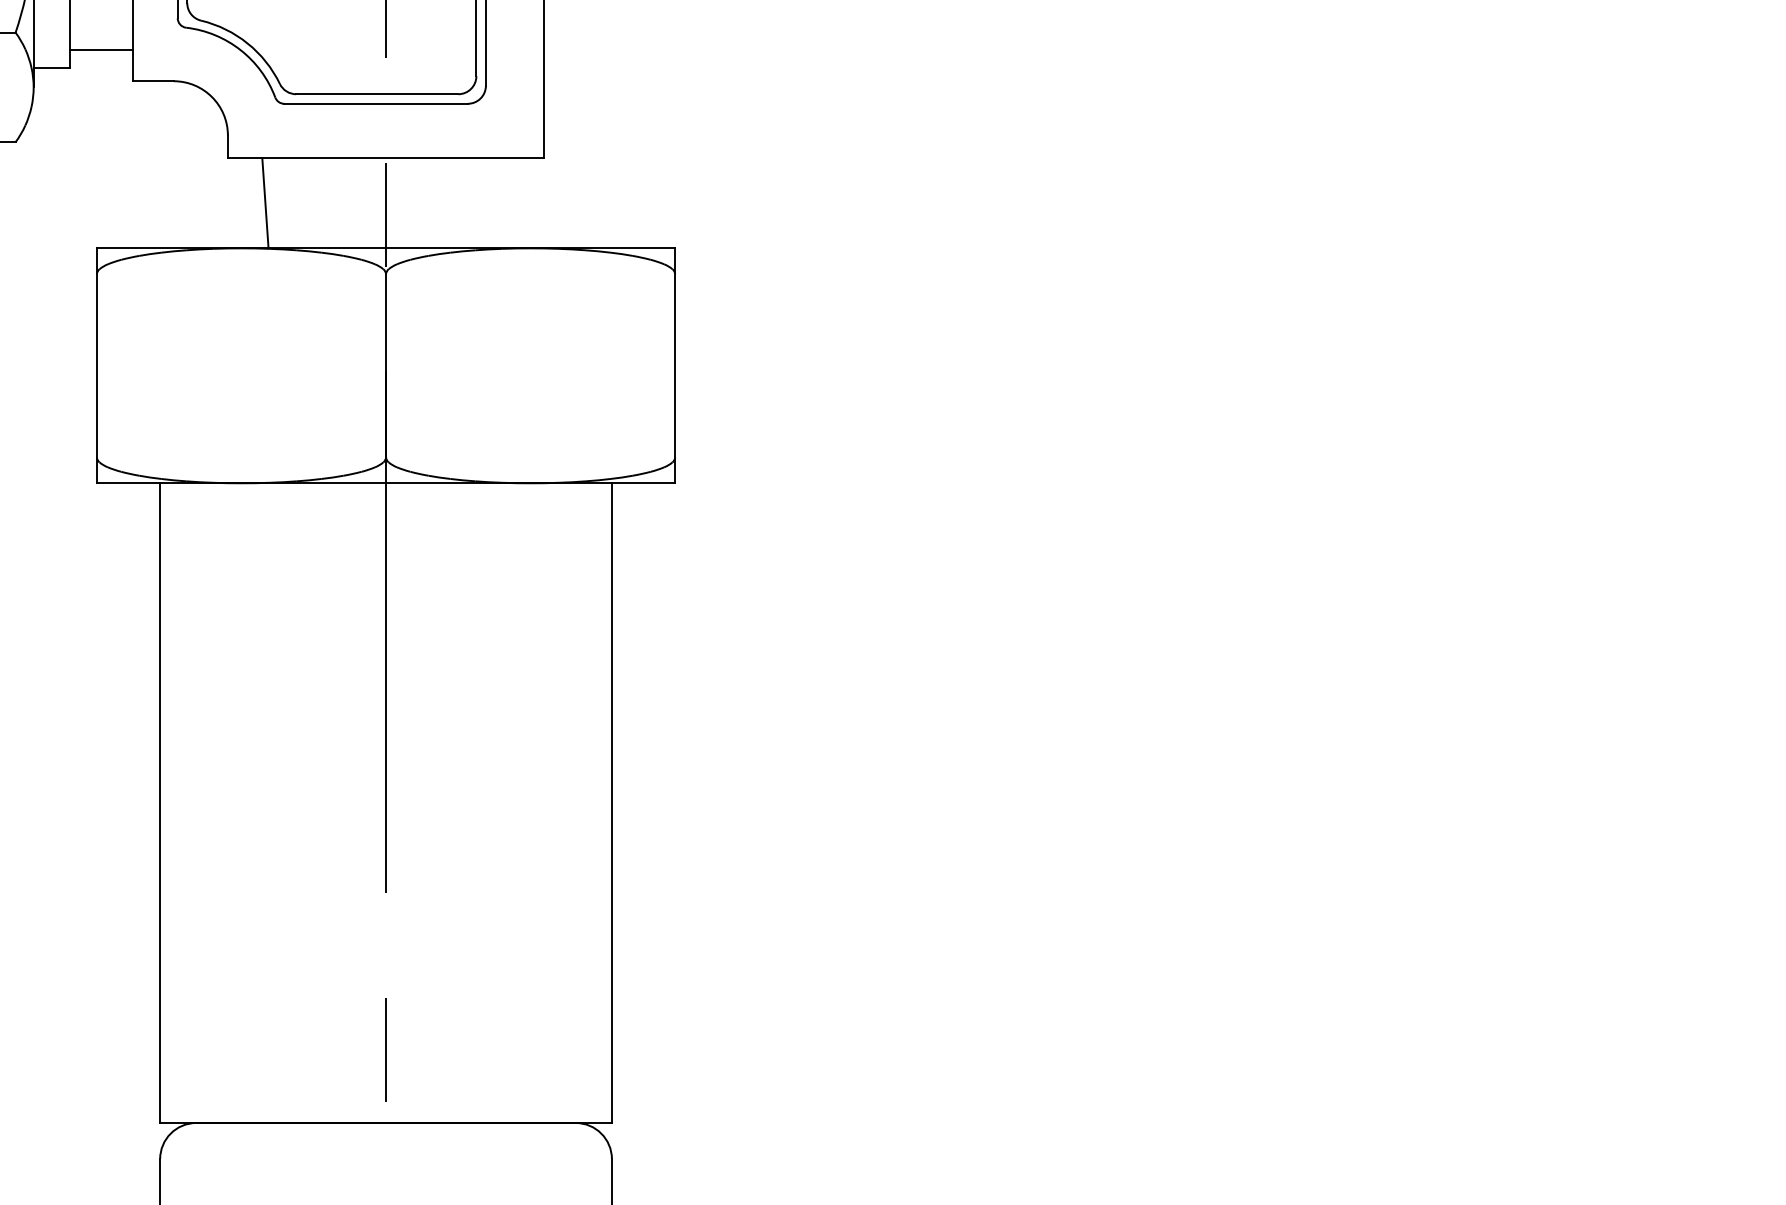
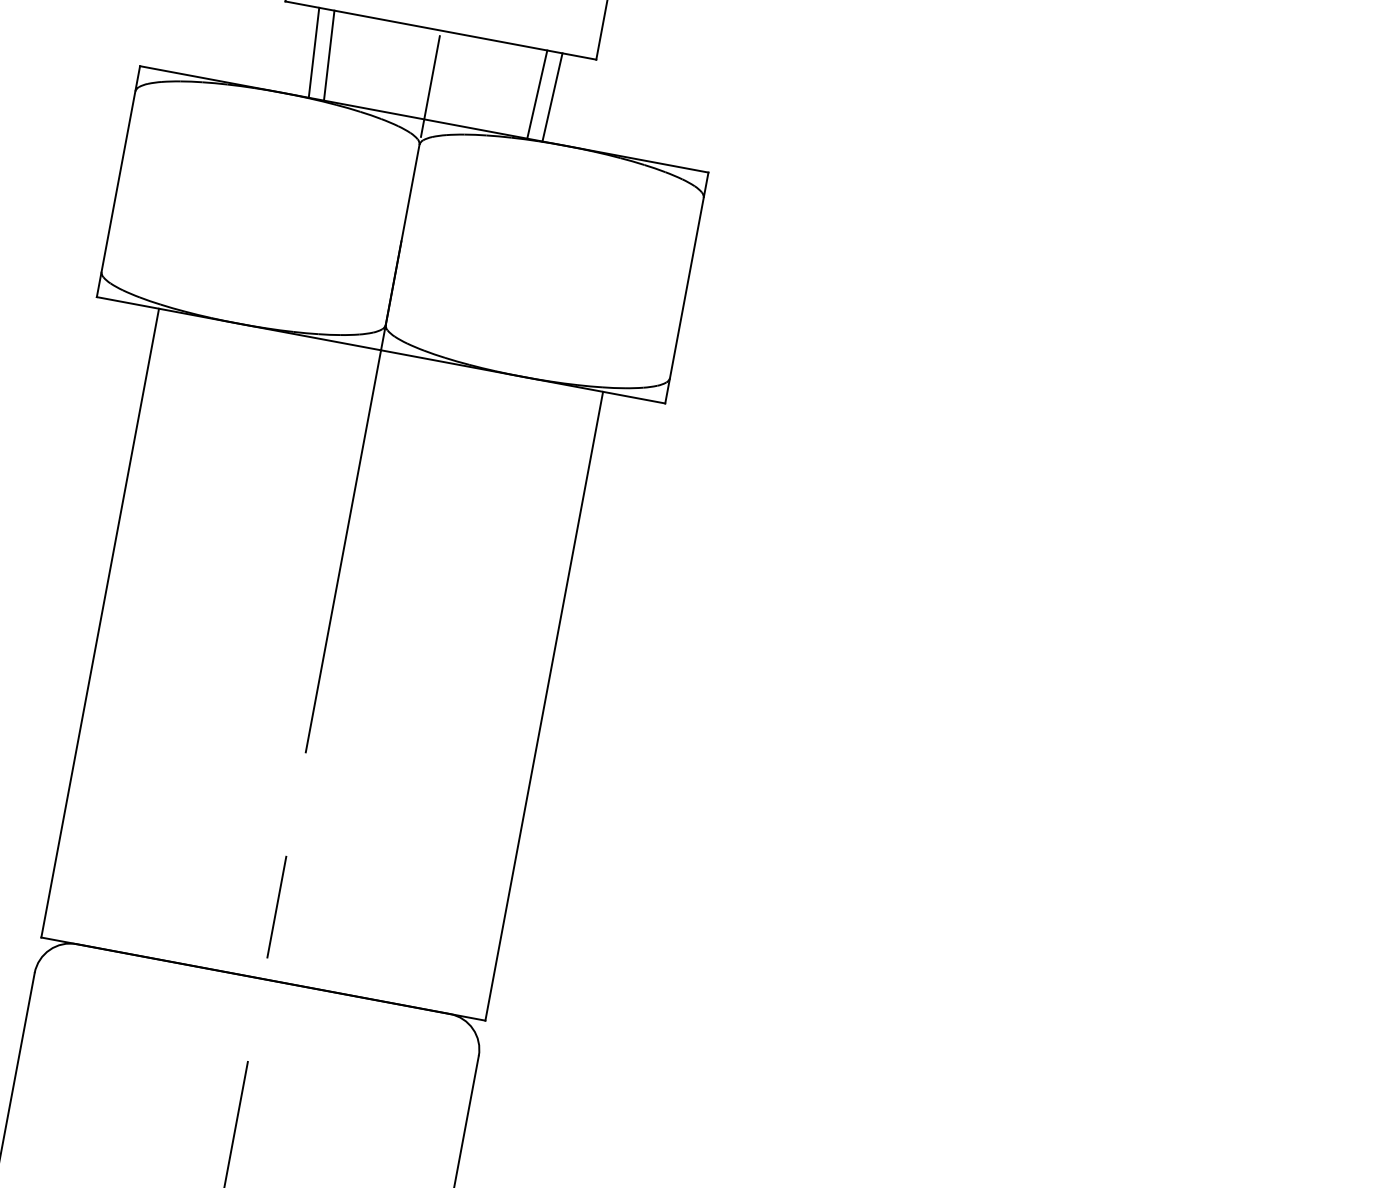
line: (280, 203) -> (328, 55), added
line: (492, 203) -> (537, 94), added
line: (507, 203) -> (551, 97), added

